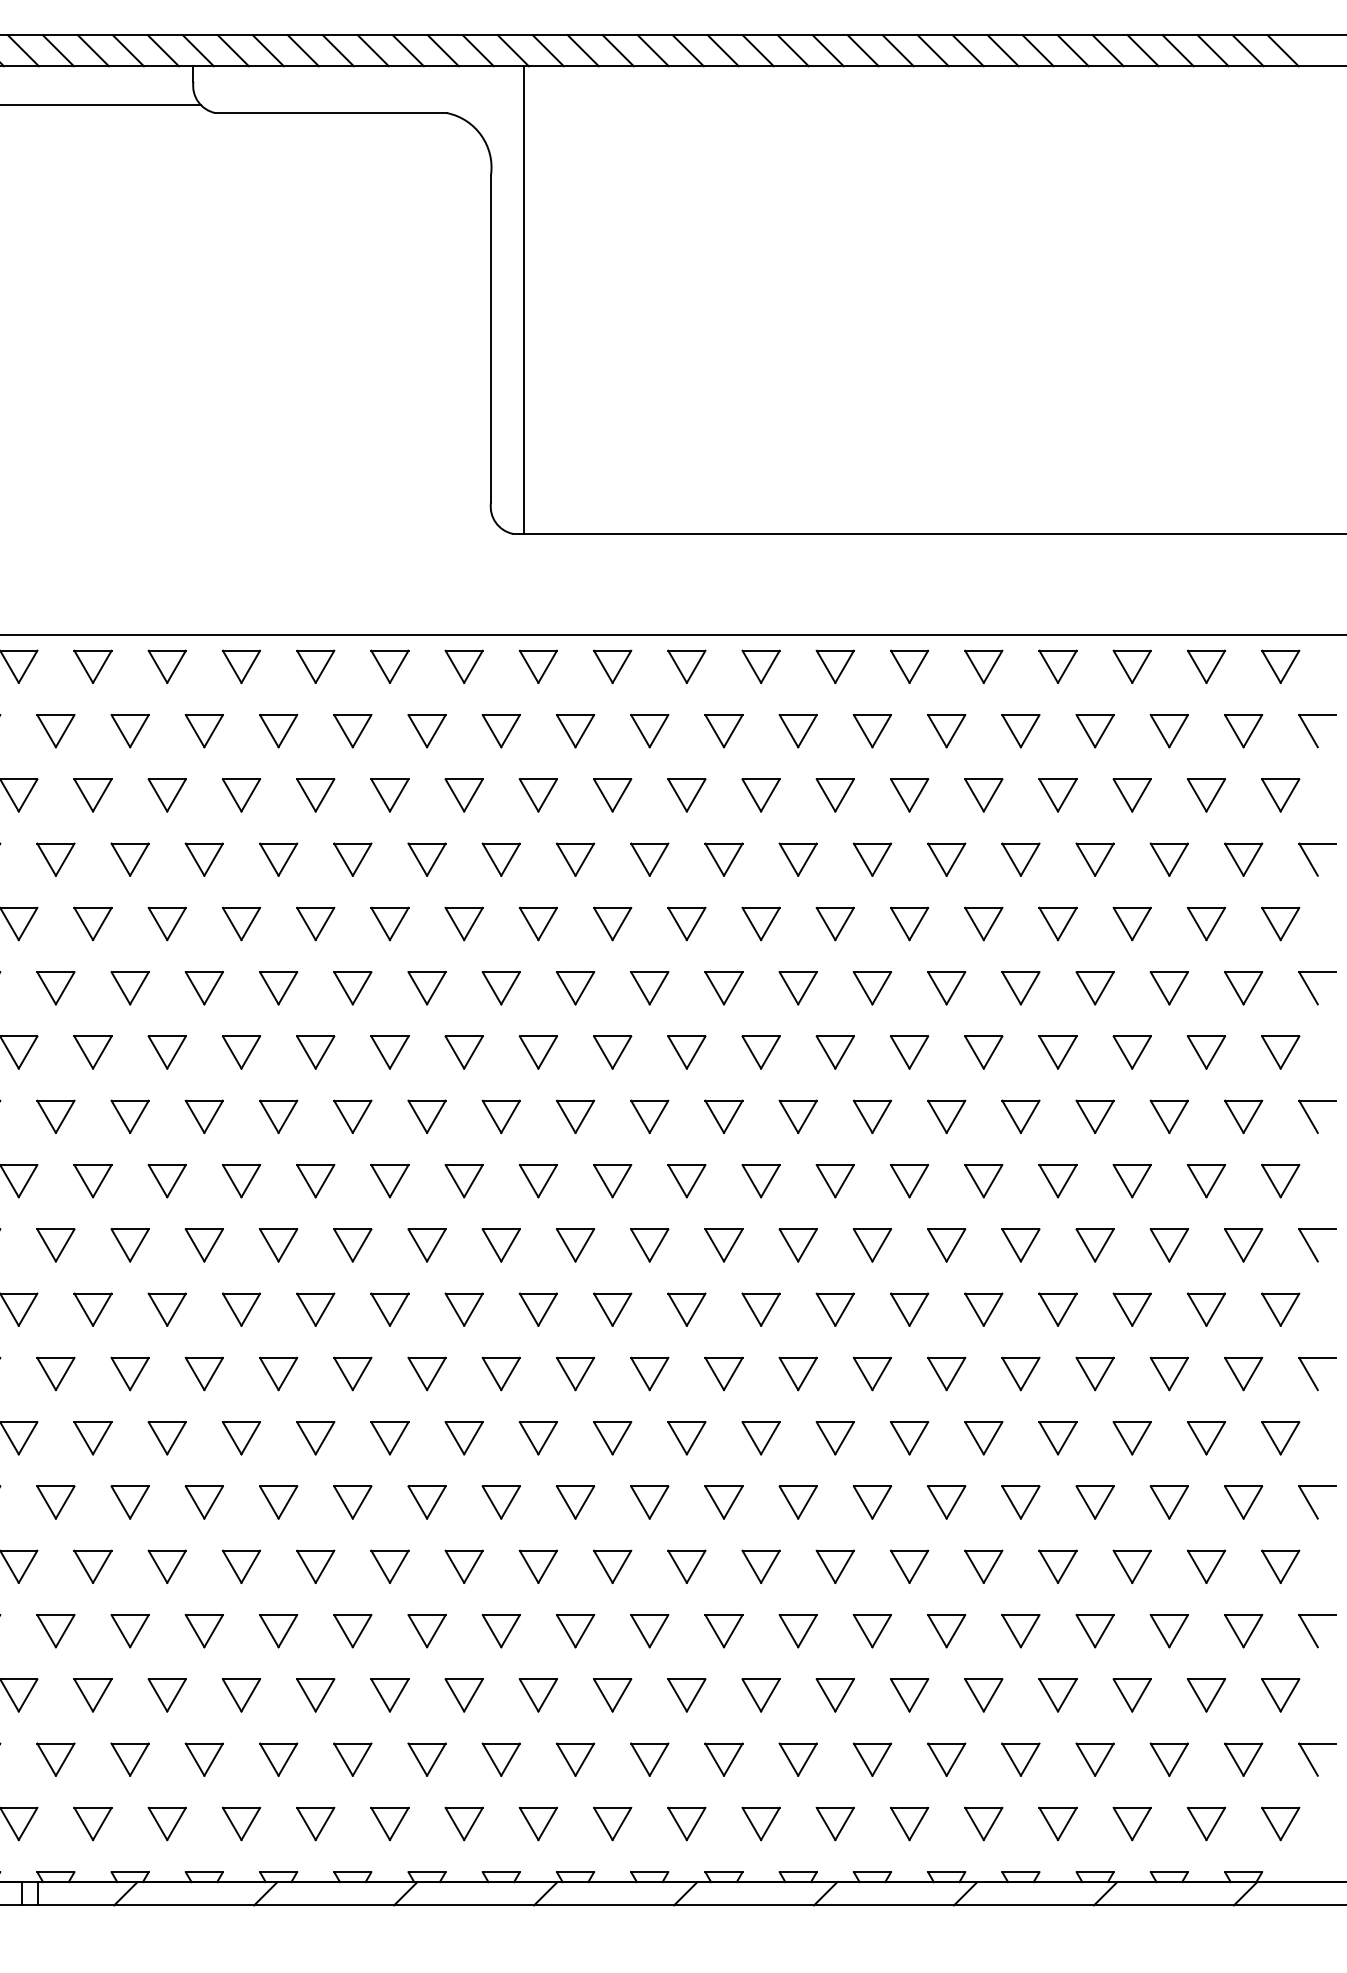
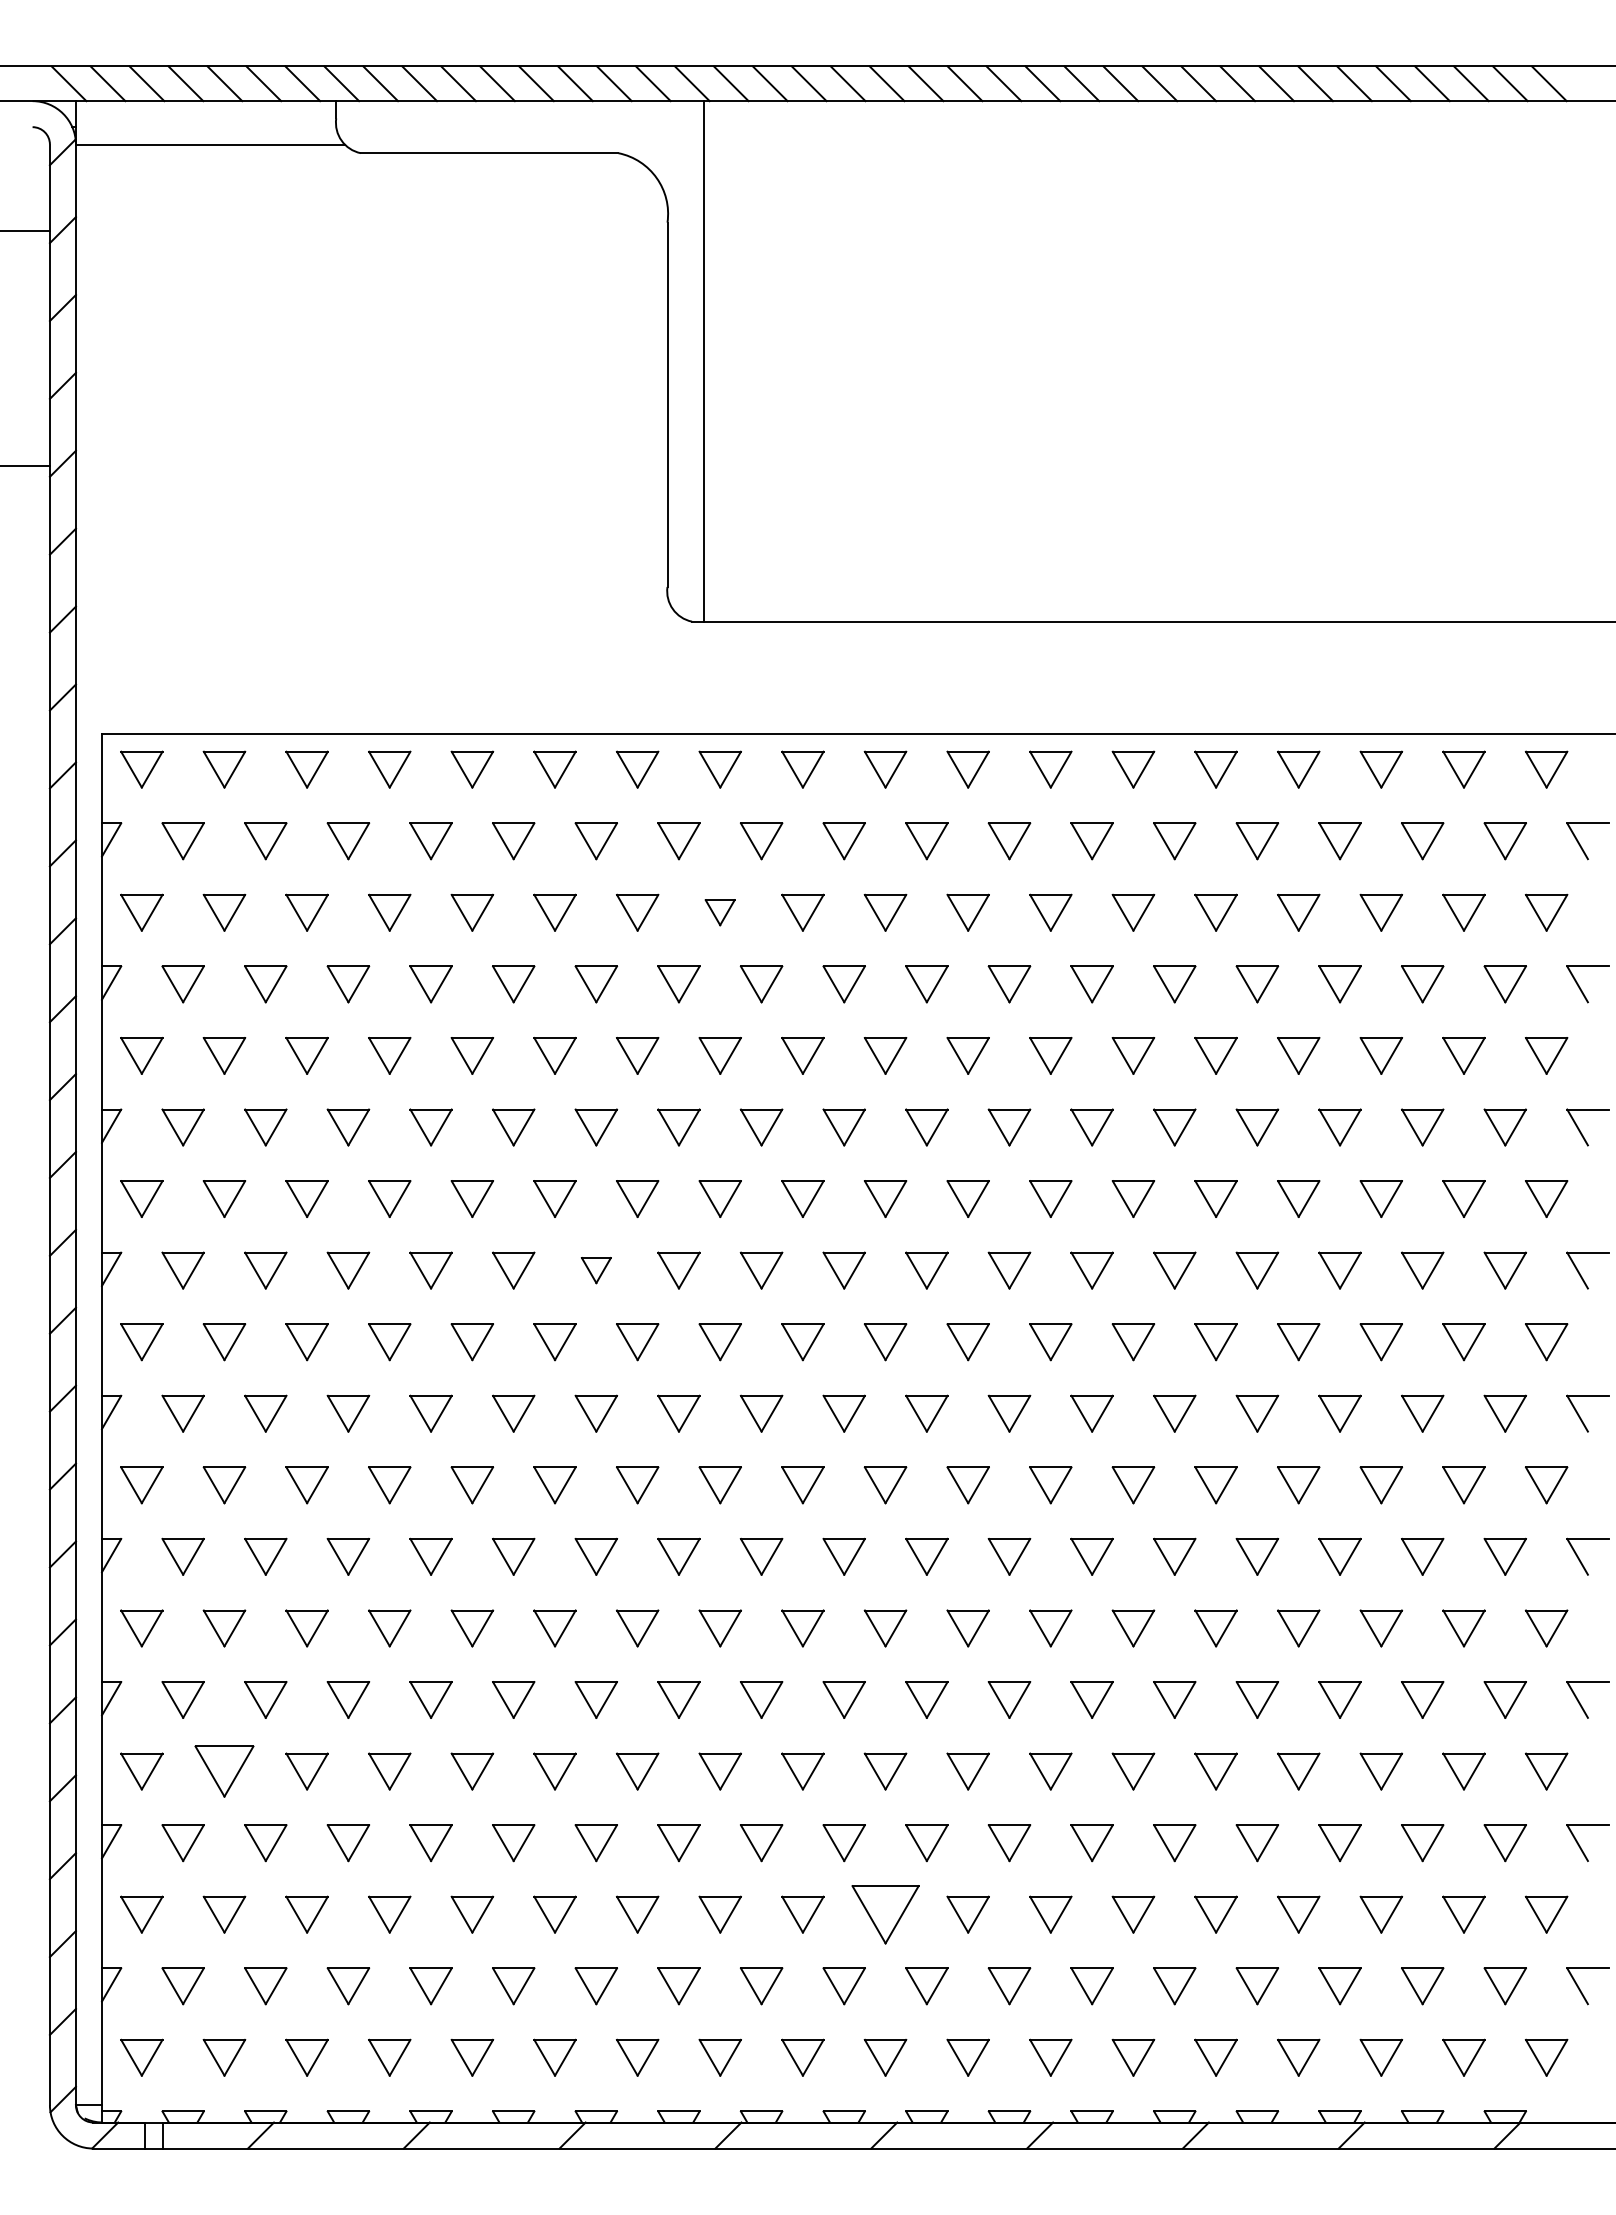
part: (537, 795) -> (719, 912), size x0.7
part: (427, 1116) -> (596, 1270), size x0.7
part: (93, 1566) -> (224, 1771), size x1.4
part: (686, 1695) -> (885, 1914), size x1.6

